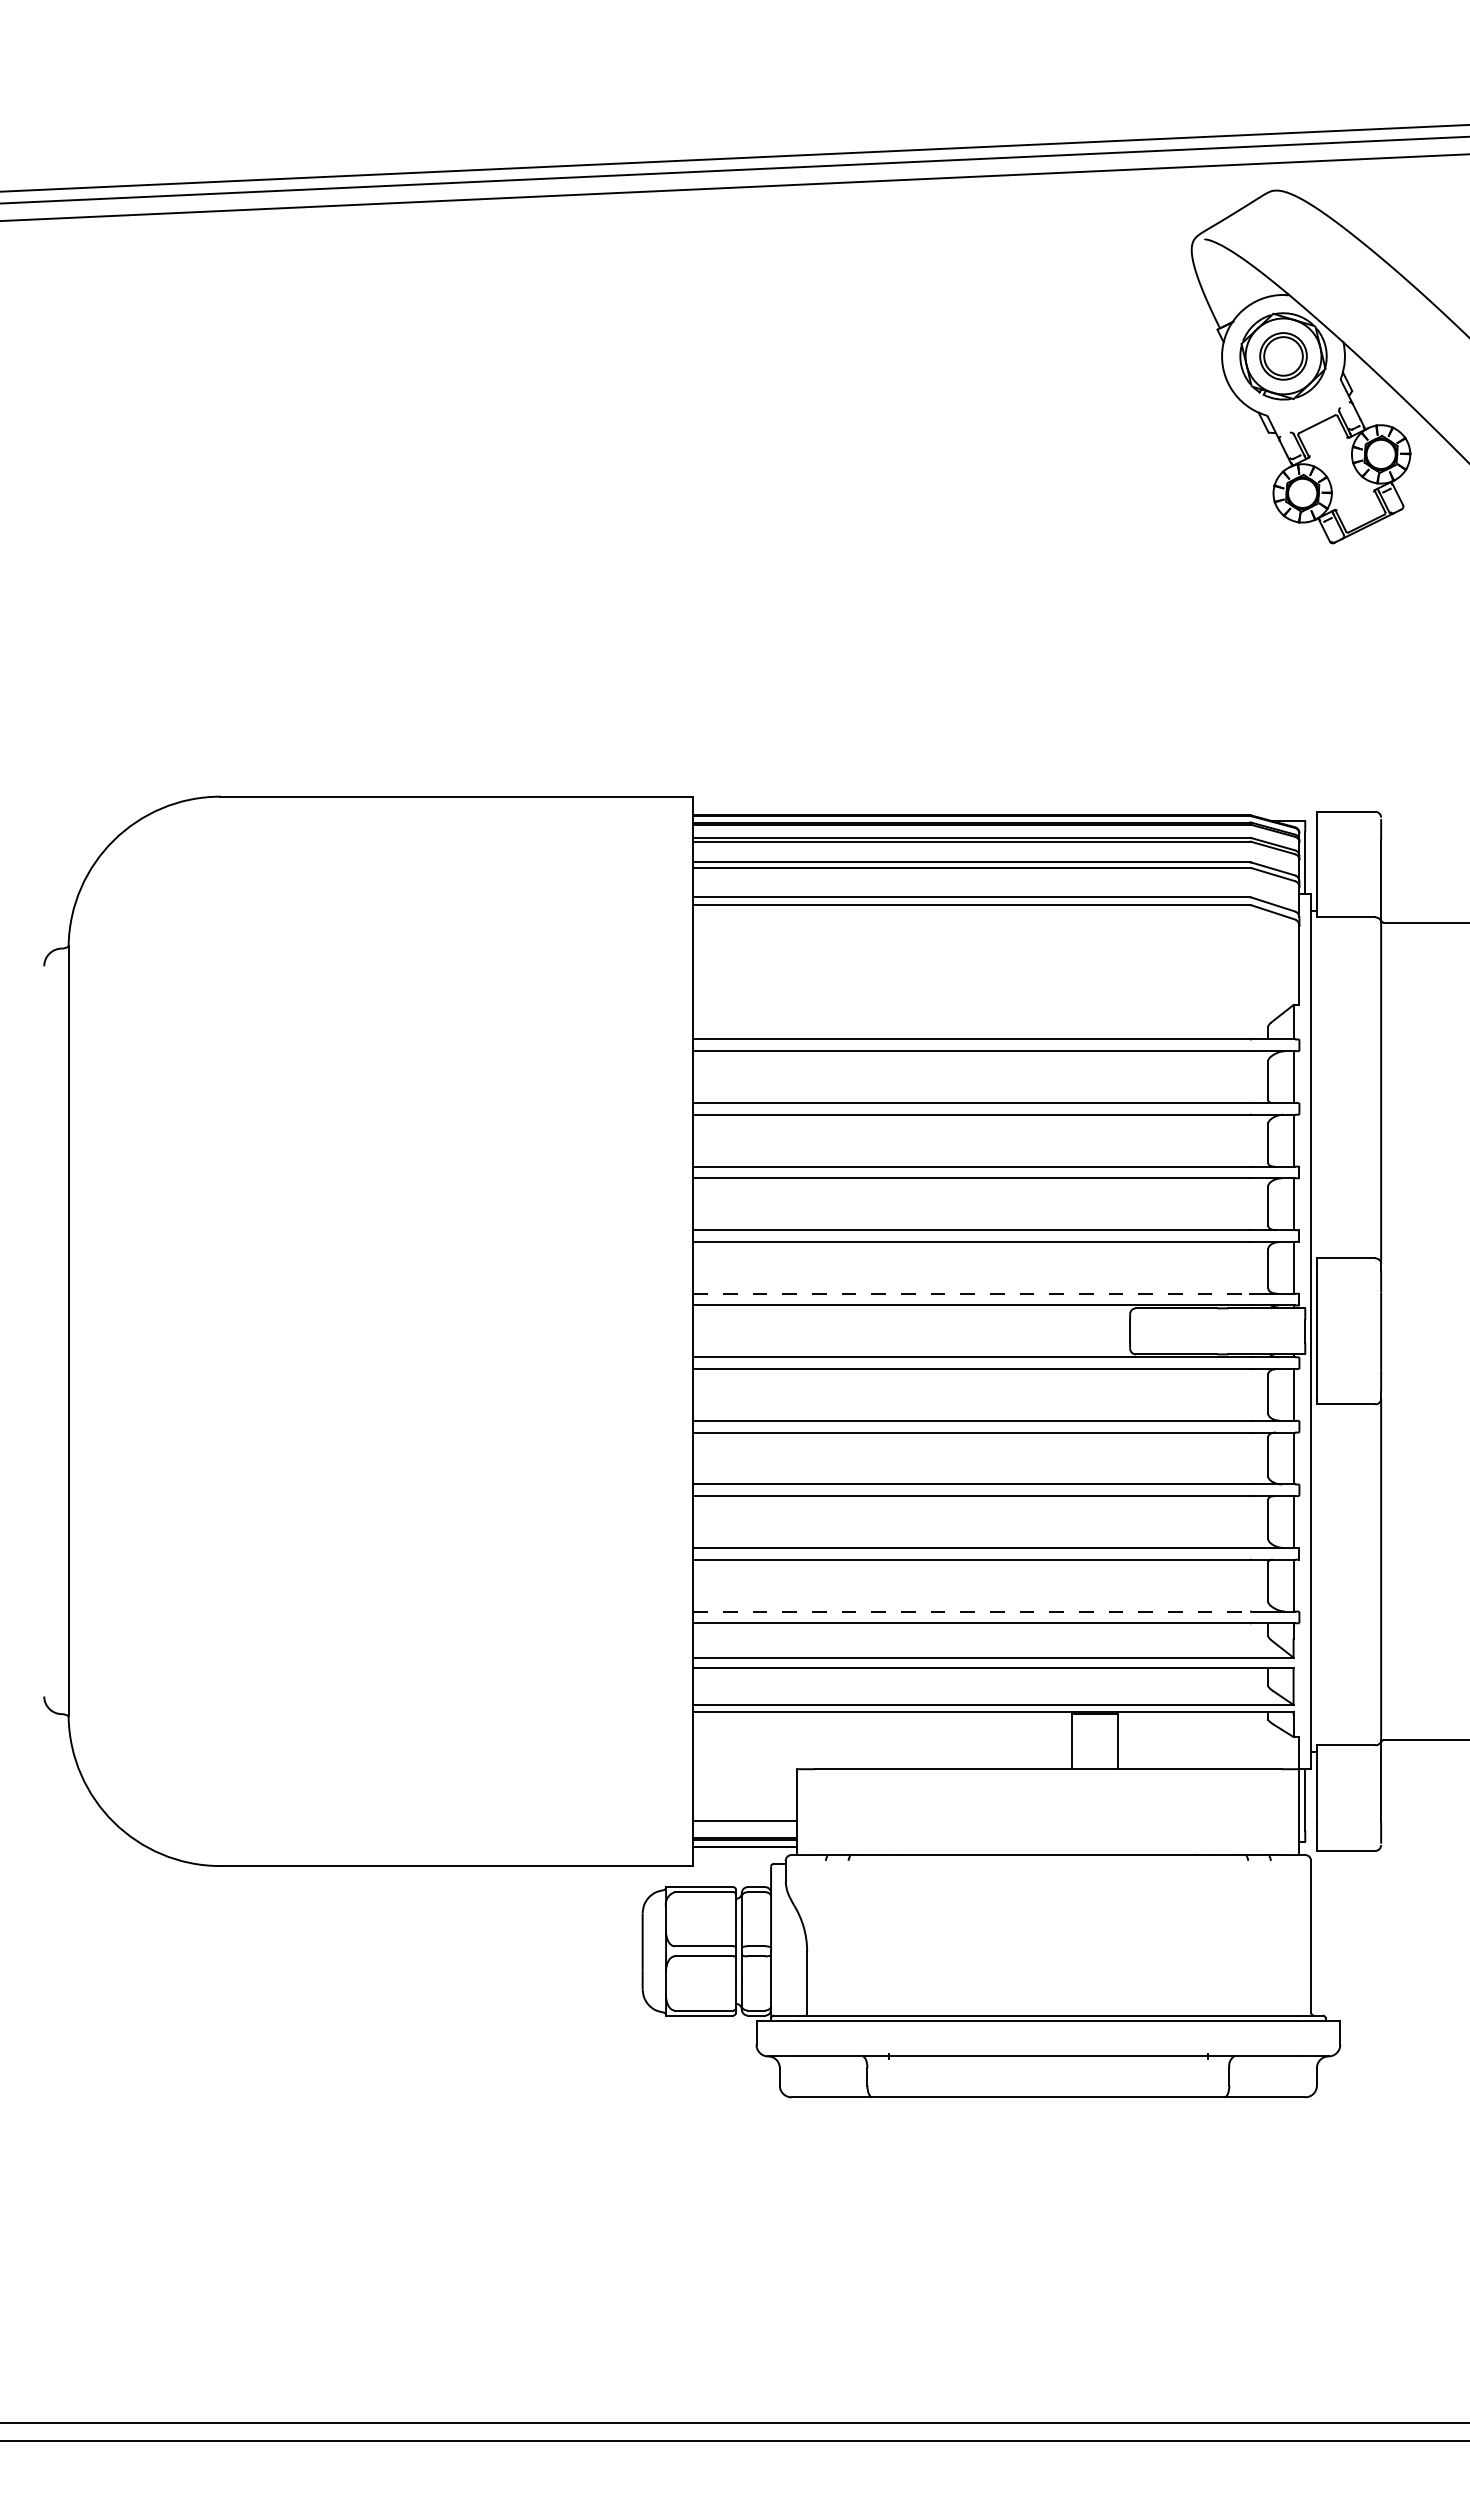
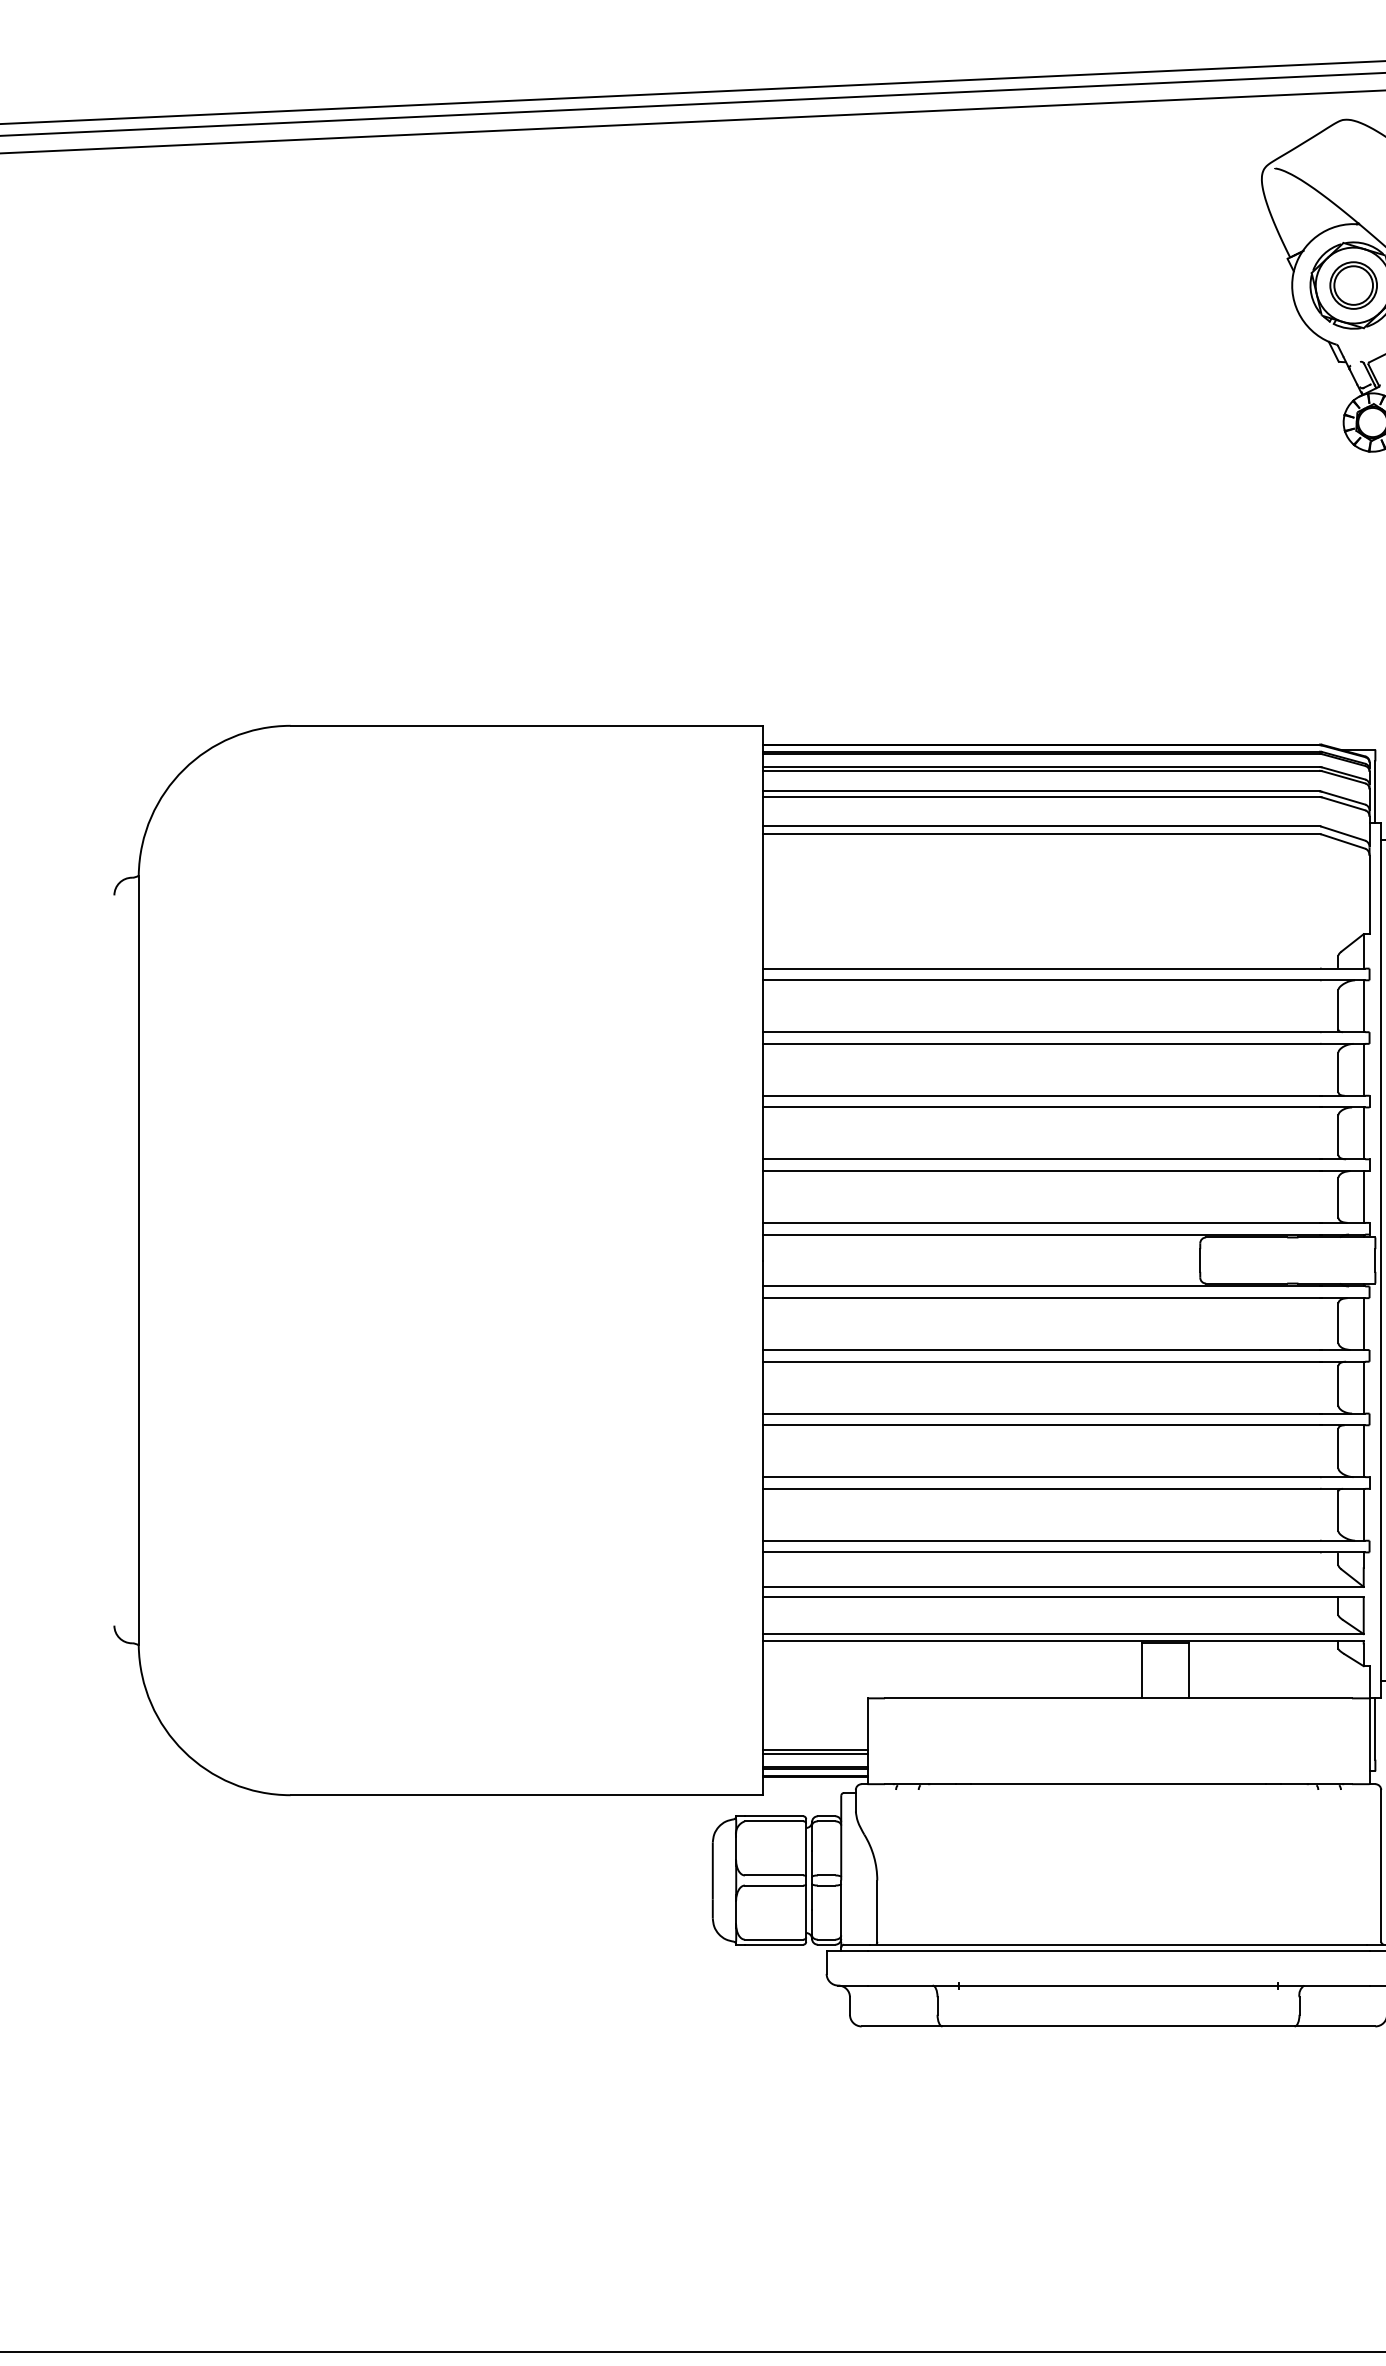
line: (972, 1293) -> (1042, 1222), dashed -> solid
line: (972, 1611) -> (1042, 1540), dashed -> solid
line: (745, 1824) -> (815, 1753), added

